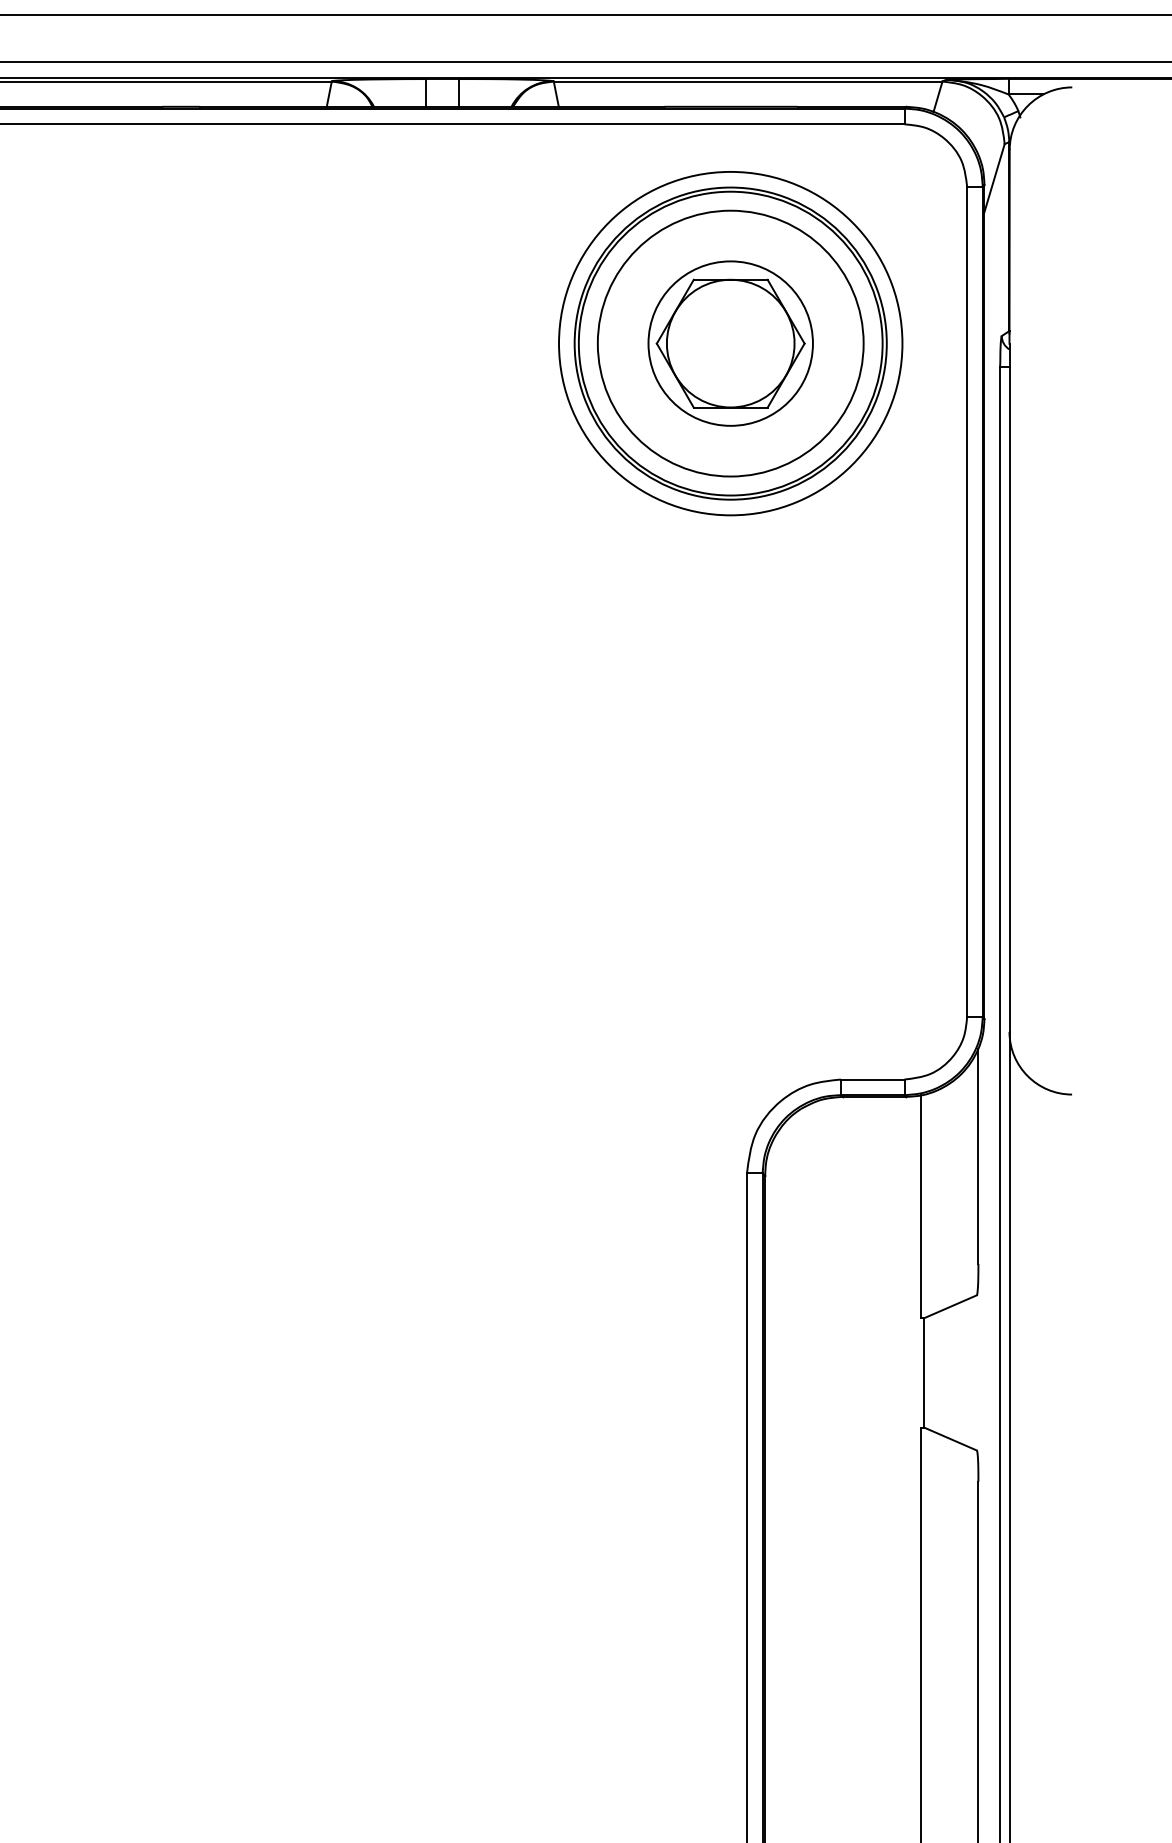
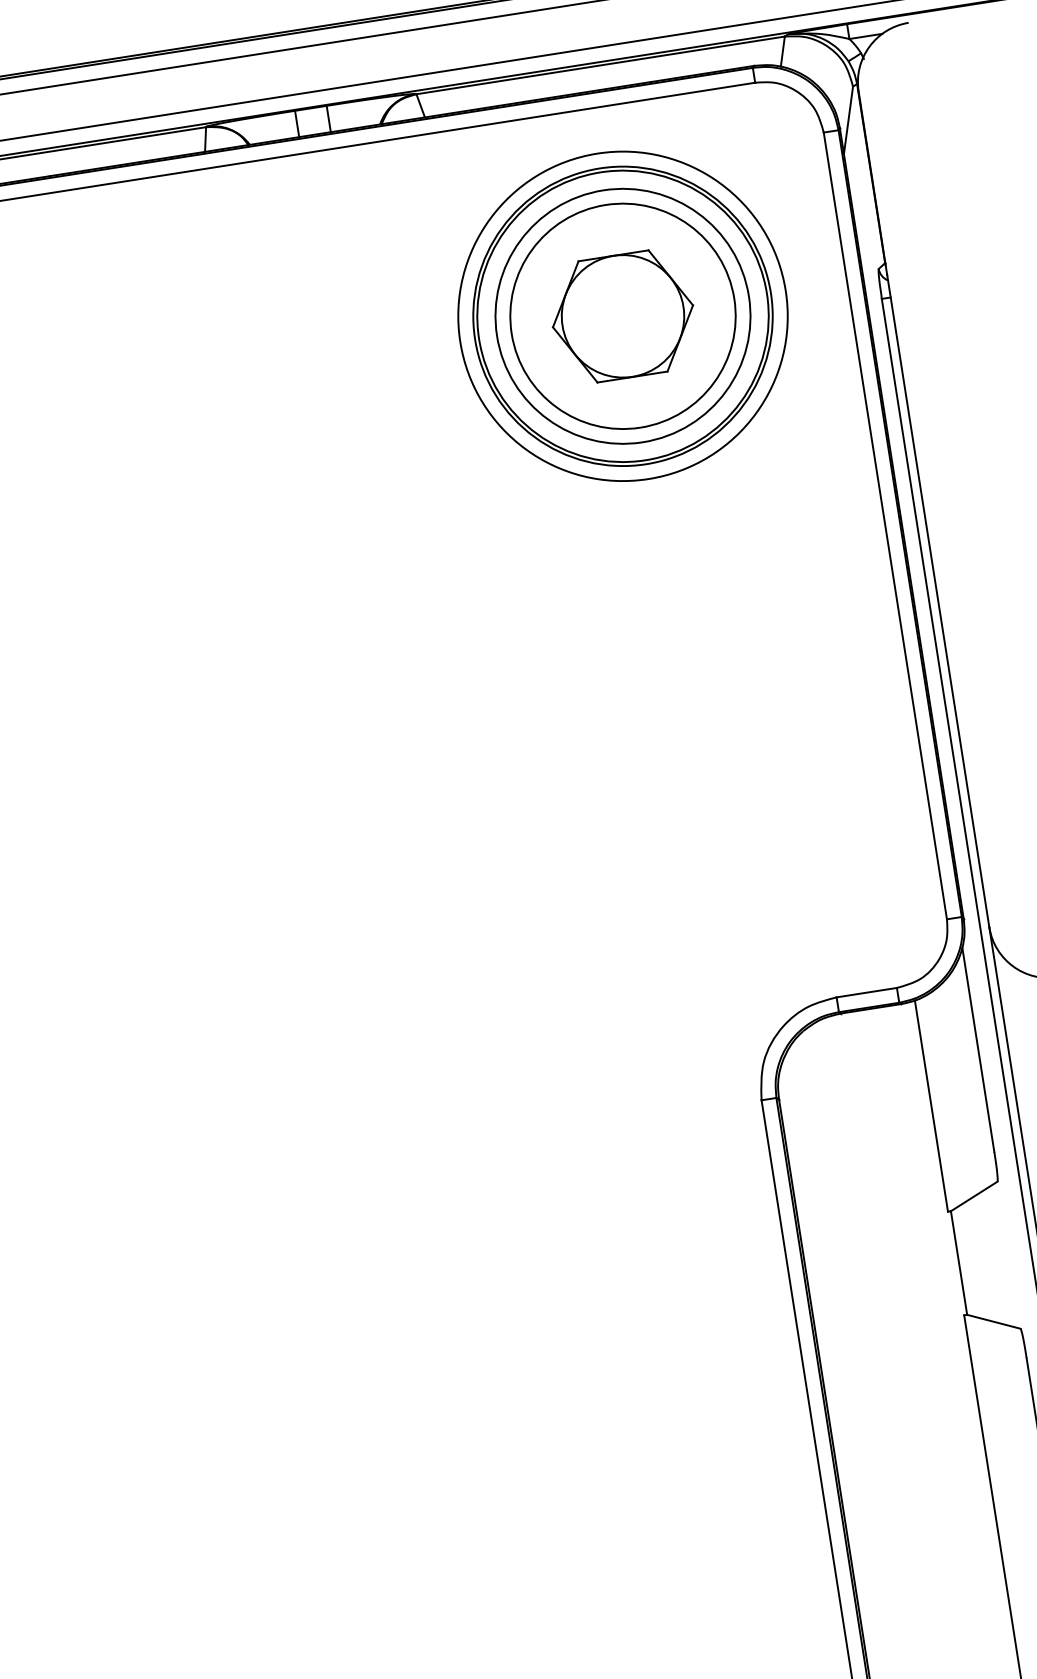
circle: (730, 343) -> (622, 316), size x1.43

